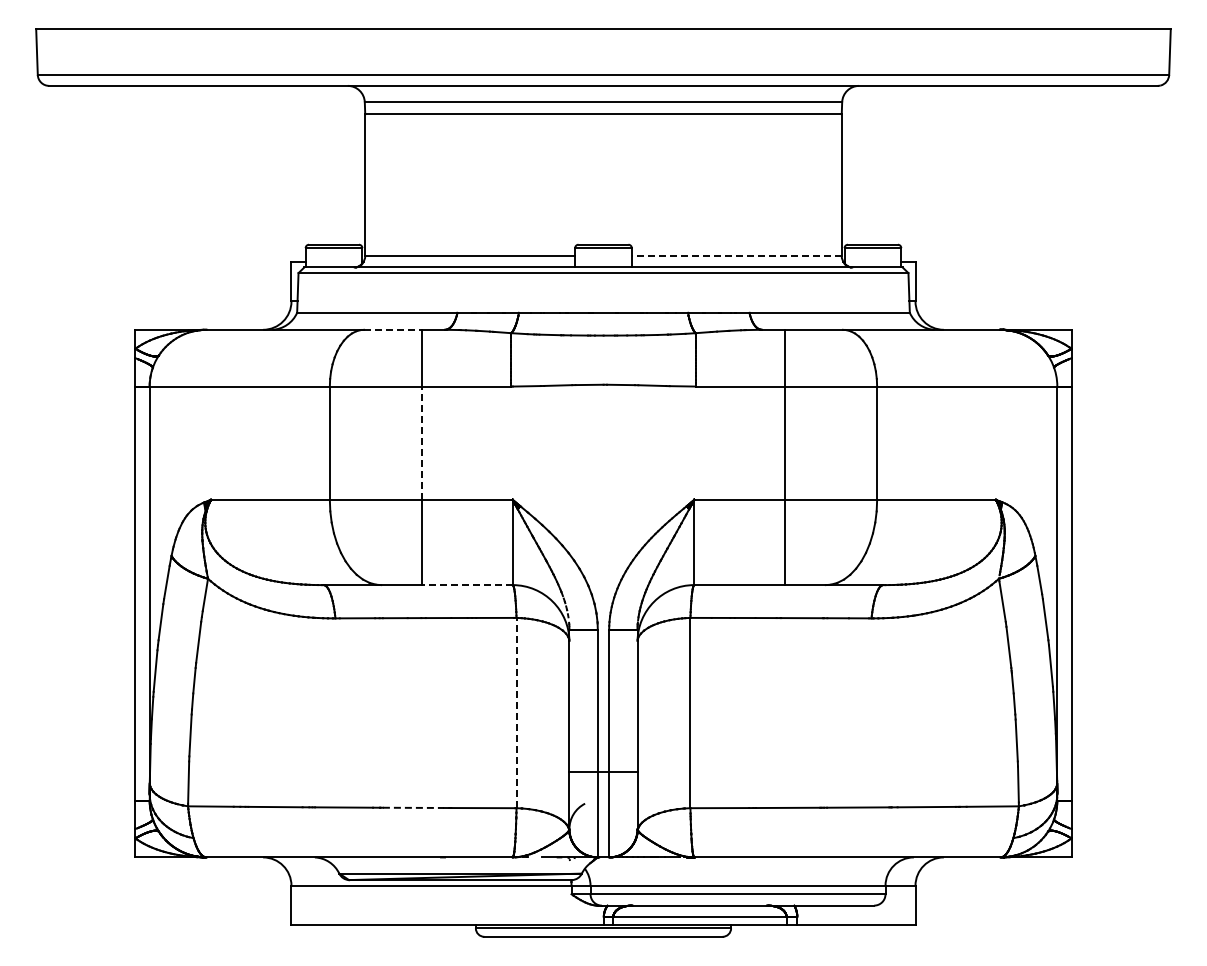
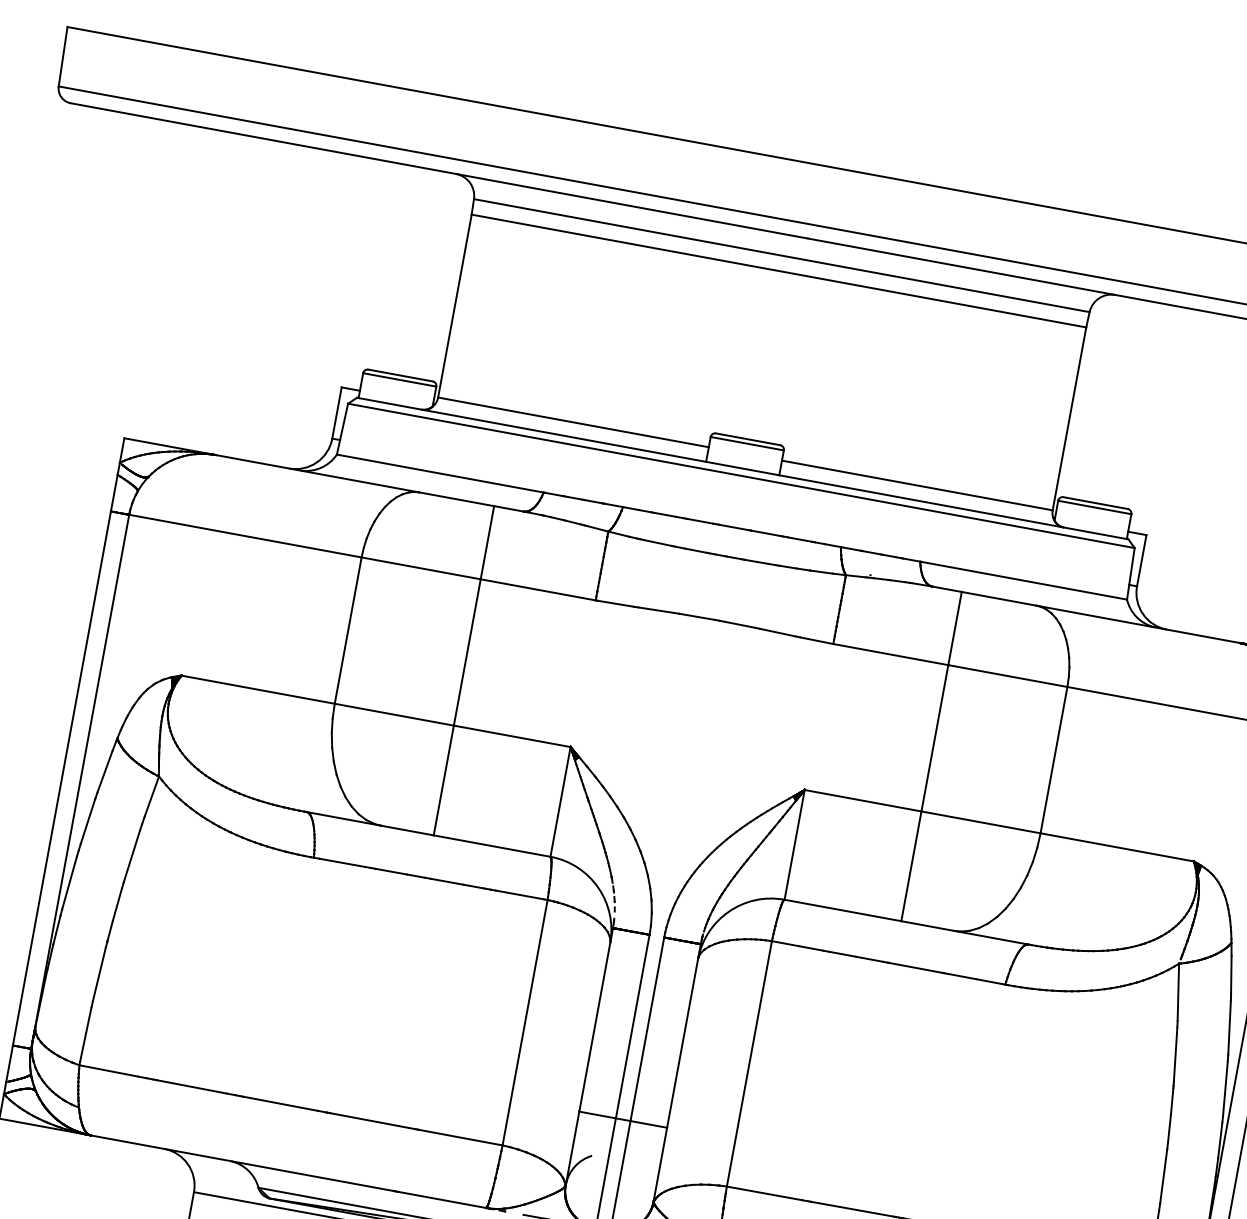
line: (736, 256) -> (916, 485), dashed -> solid
line: (393, 329) -> (457, 498), dashed -> solid
line: (422, 443) -> (467, 652), dashed -> solid
line: (466, 585) -> (490, 846), dashed -> solid
line: (516, 712) -> (525, 1021), dashed -> solid
line: (413, 807) -> (369, 1120), dashed -> solid

